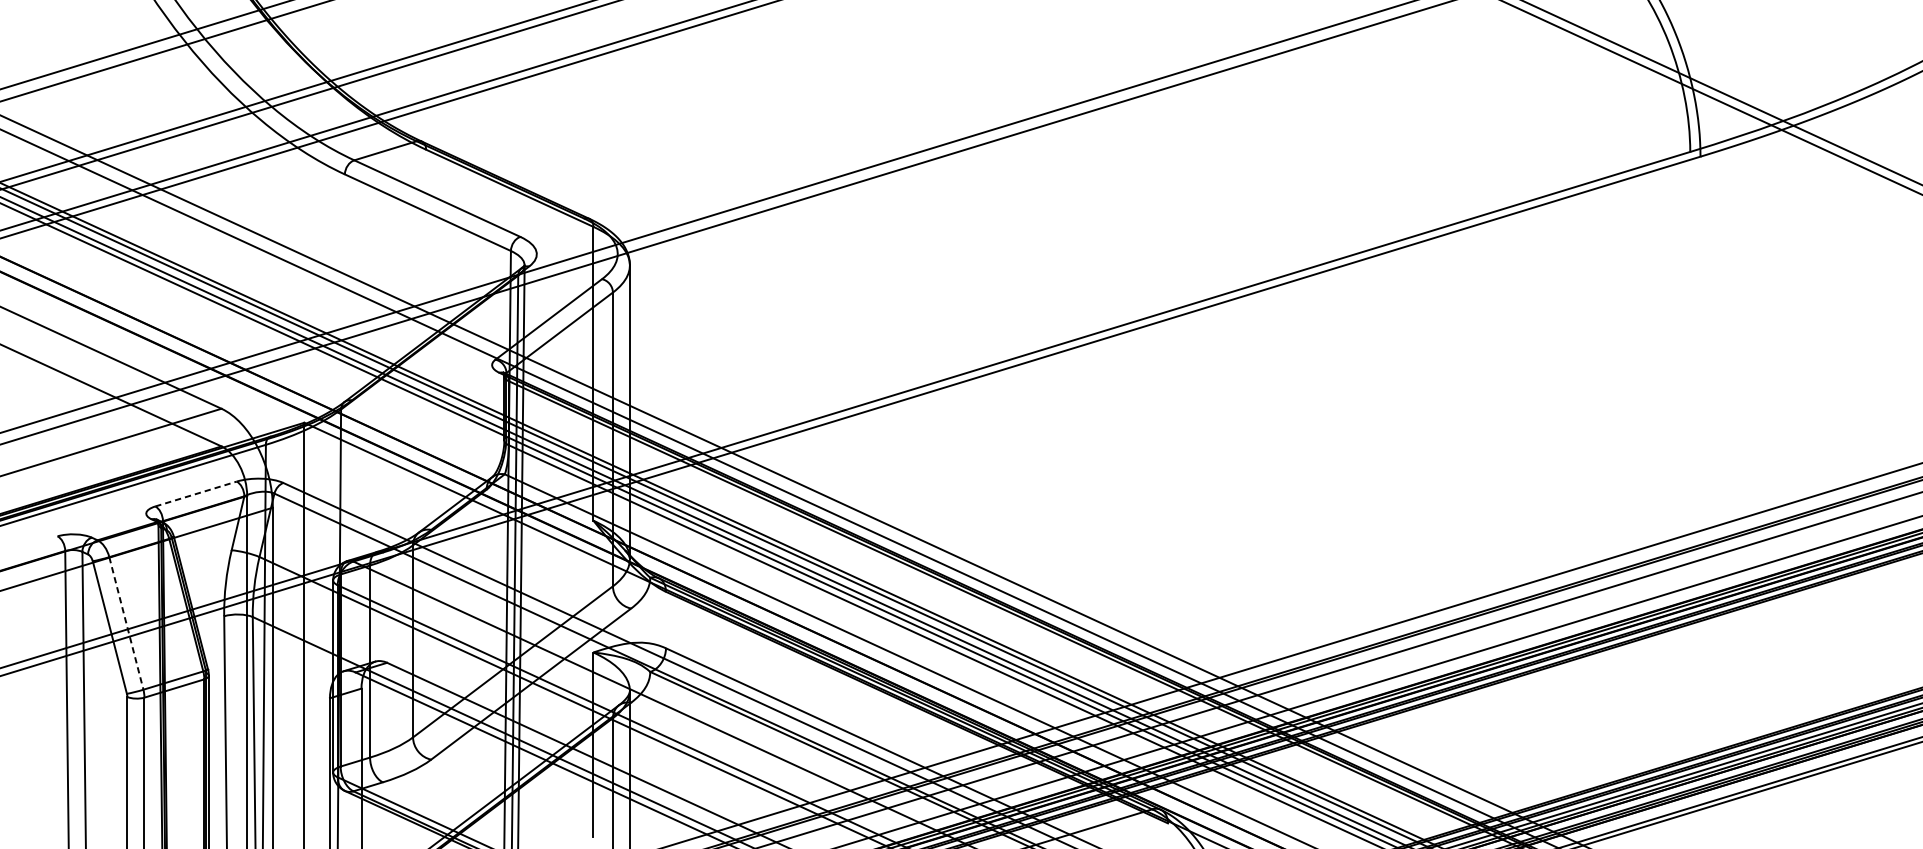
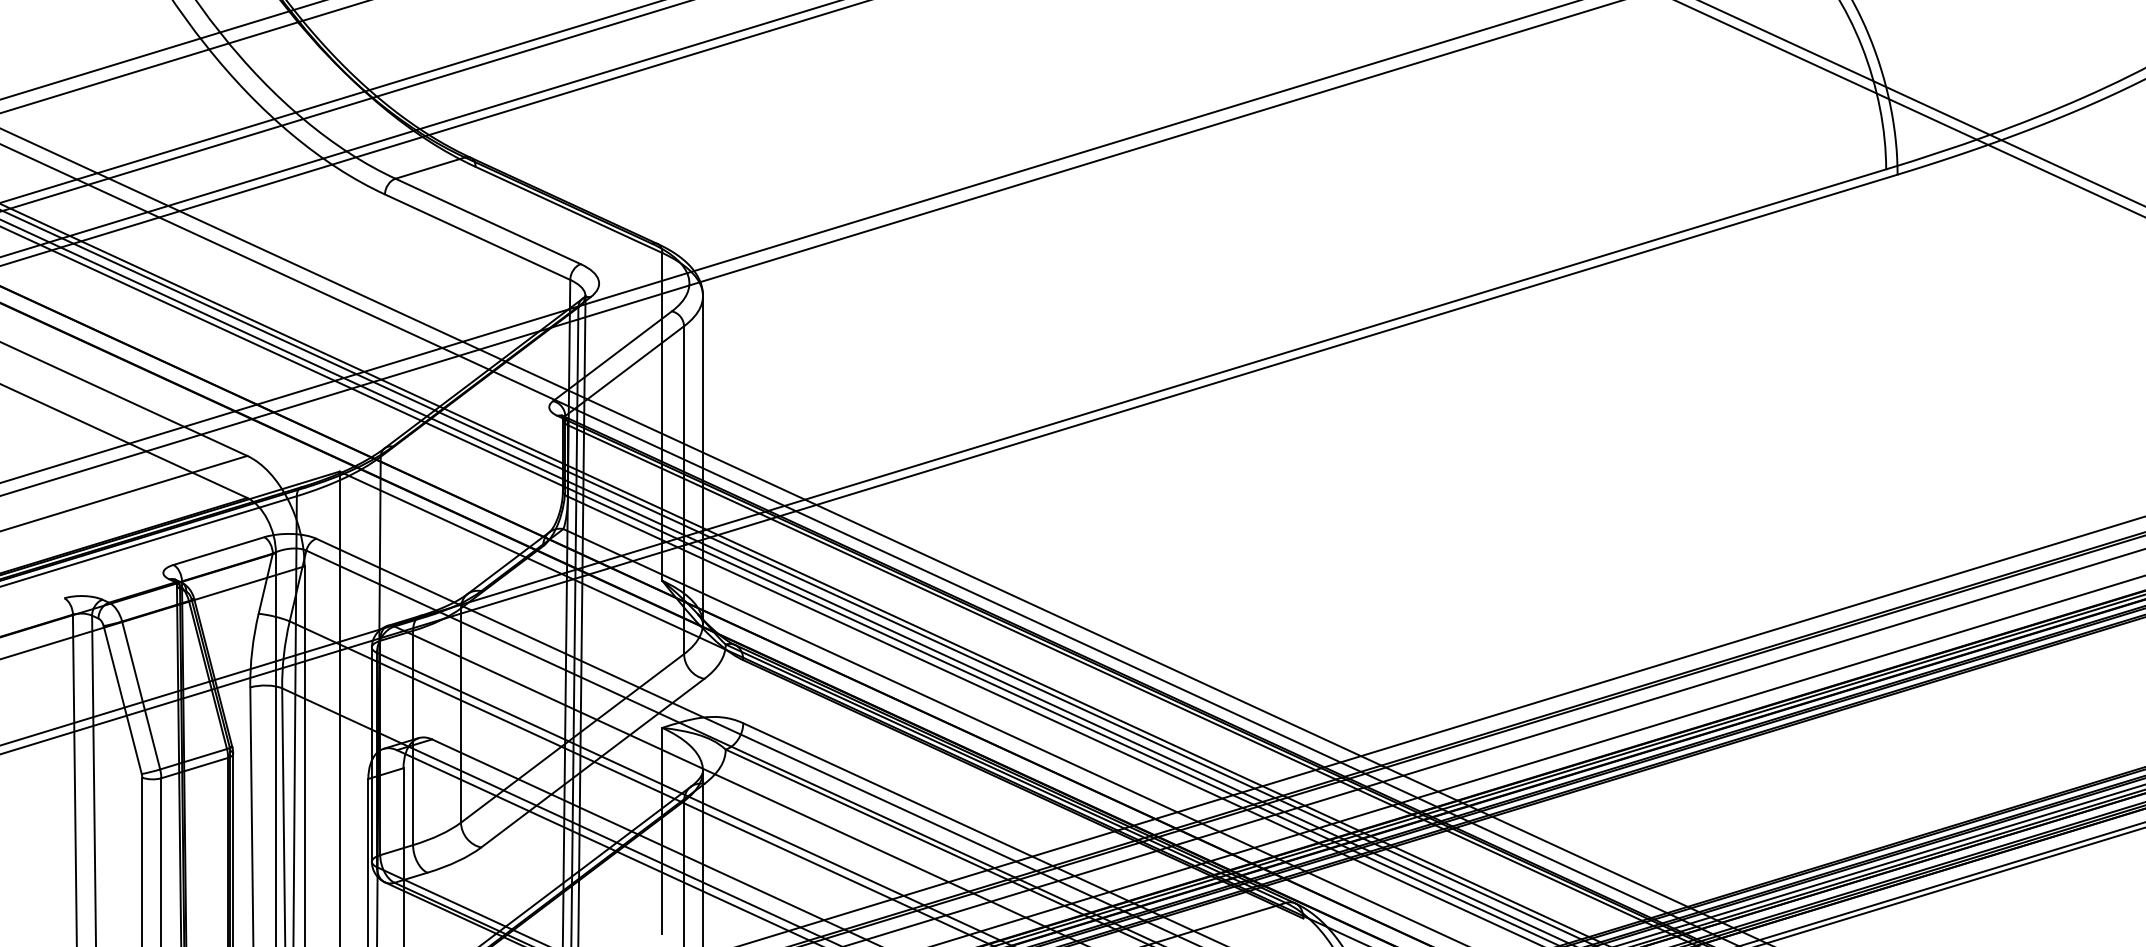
line: (196, 493) -> (219, 550), dashed -> solid
line: (126, 623) -> (141, 695), dashed -> solid

